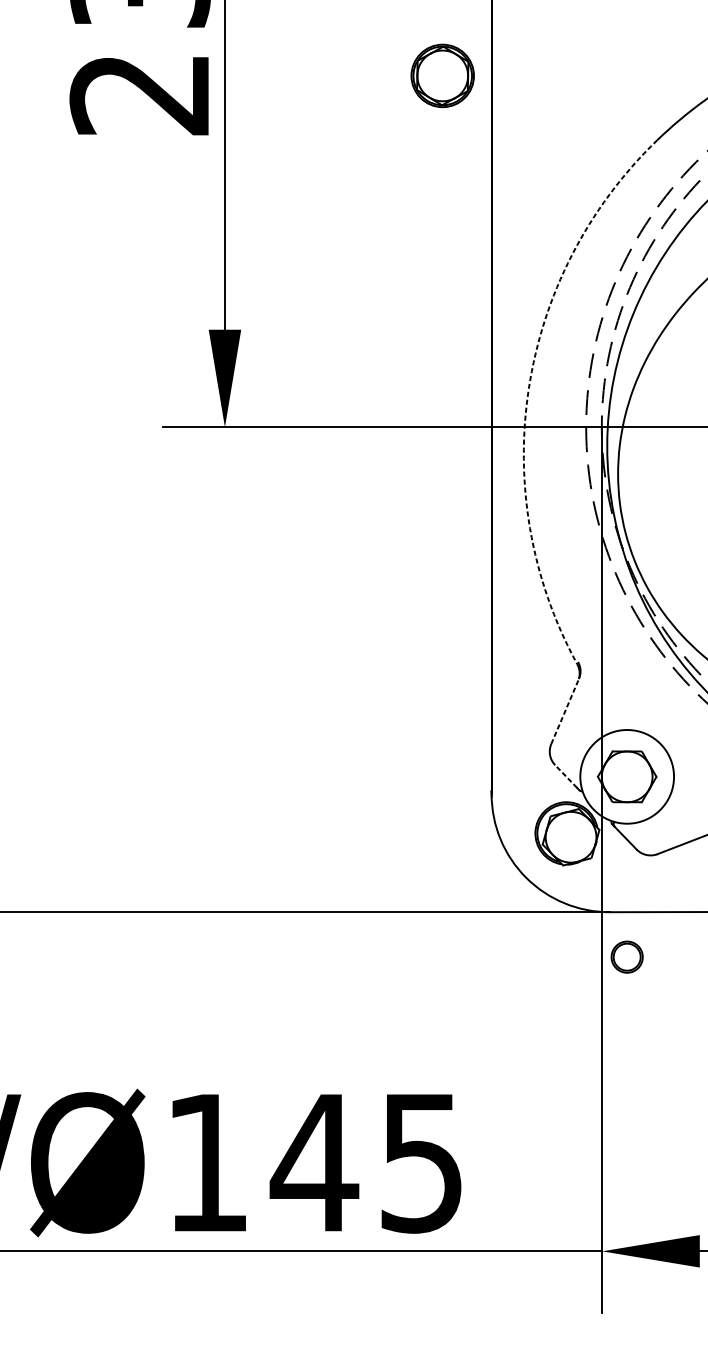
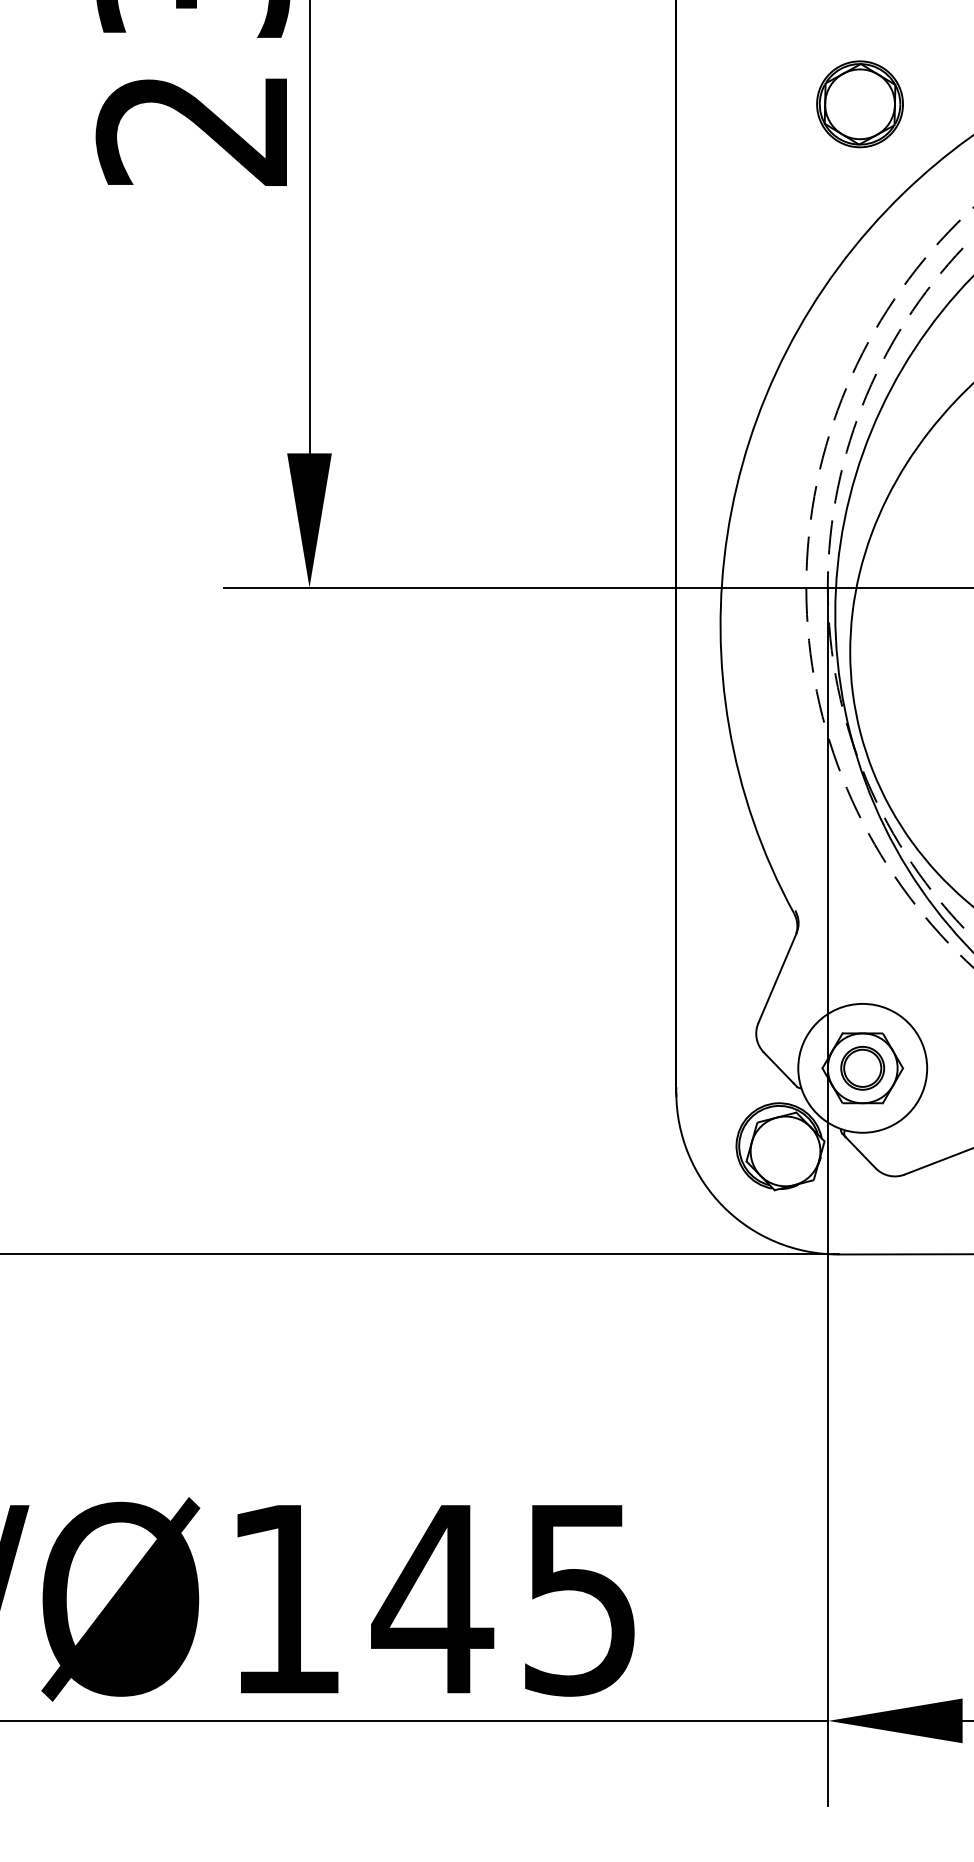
part: (442, 76) -> (859, 104), moved
arc: (528, 388) -> (727, 534), dashed -> solid
line: (565, 711) -> (777, 978), dashed -> solid
line: (565, 776) -> (778, 1067), dashed -> solid
part: (627, 957) -> (862, 1068), moved

